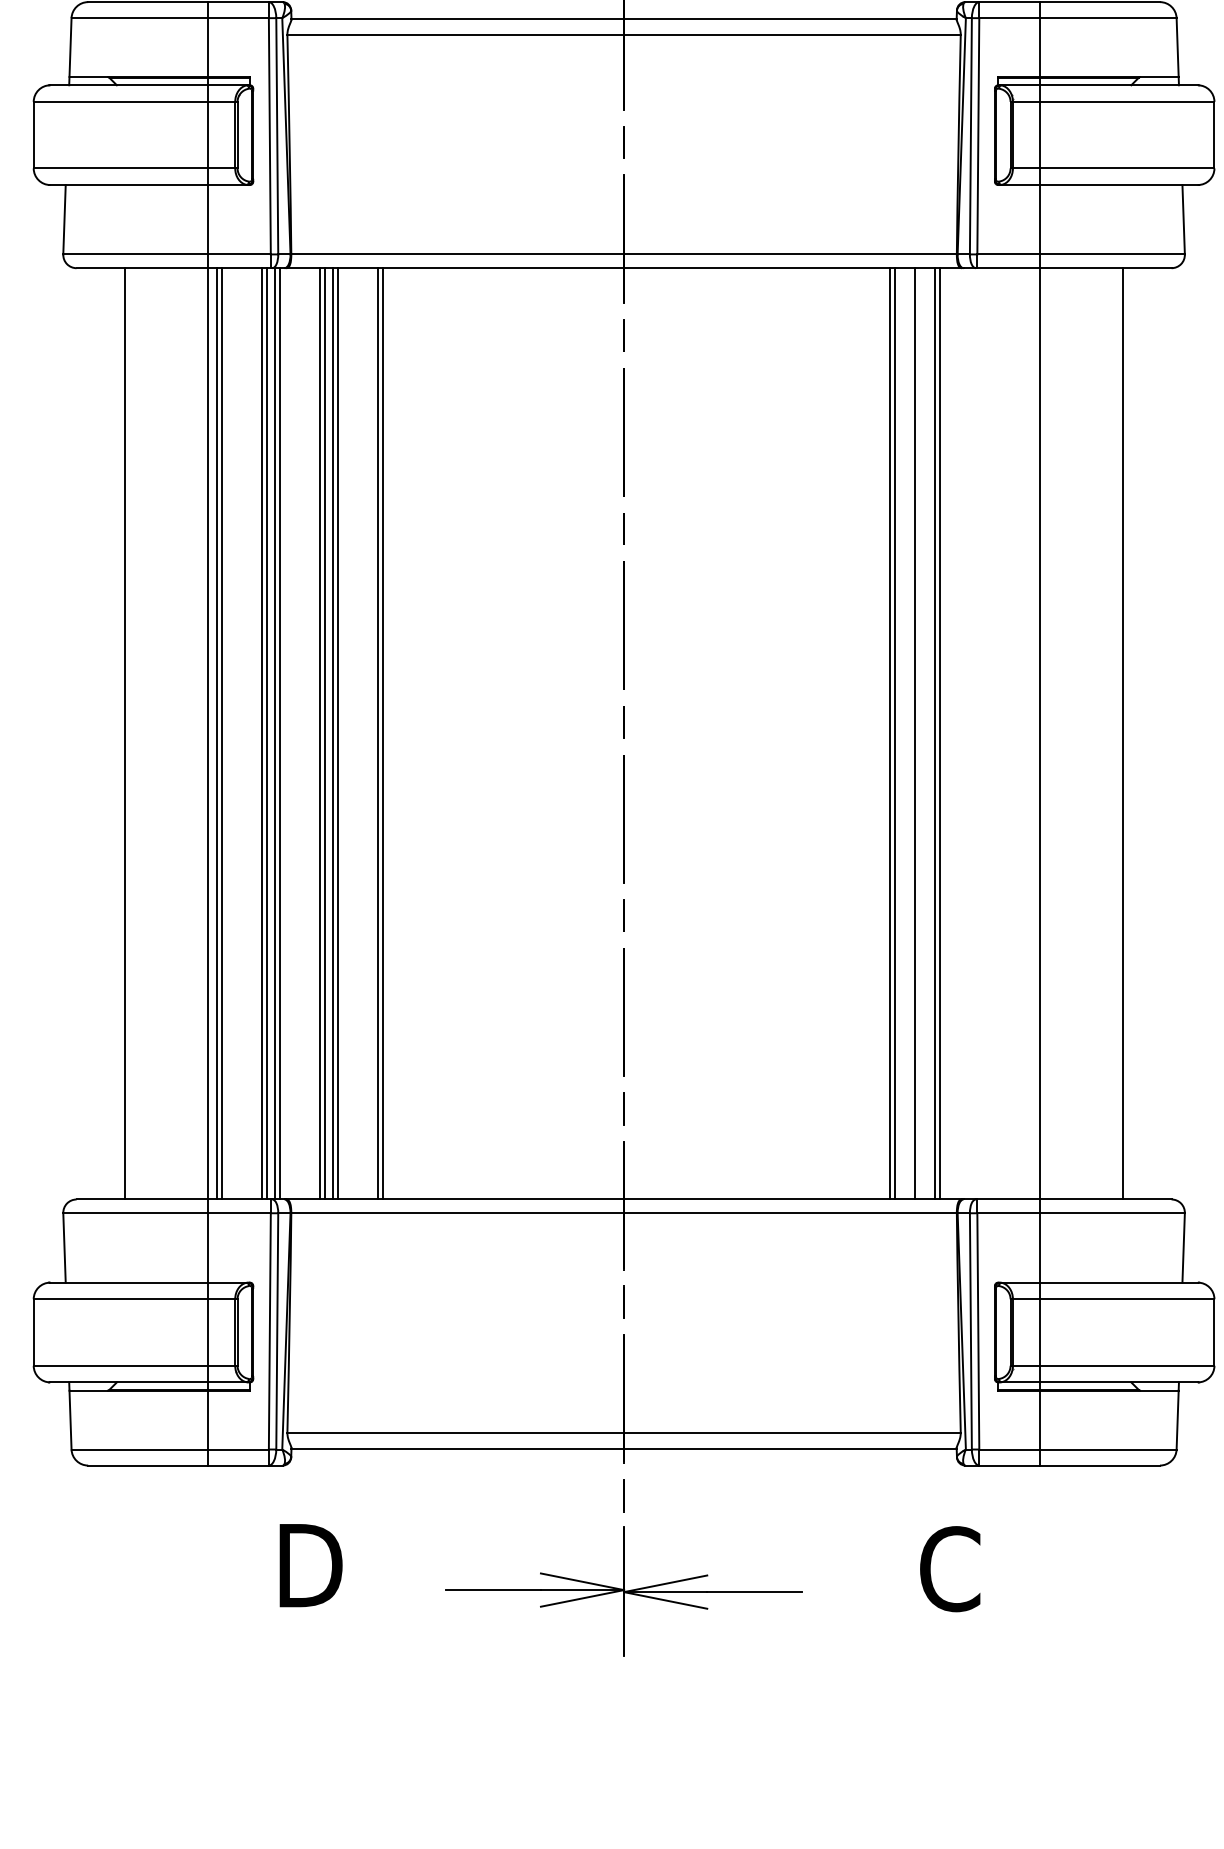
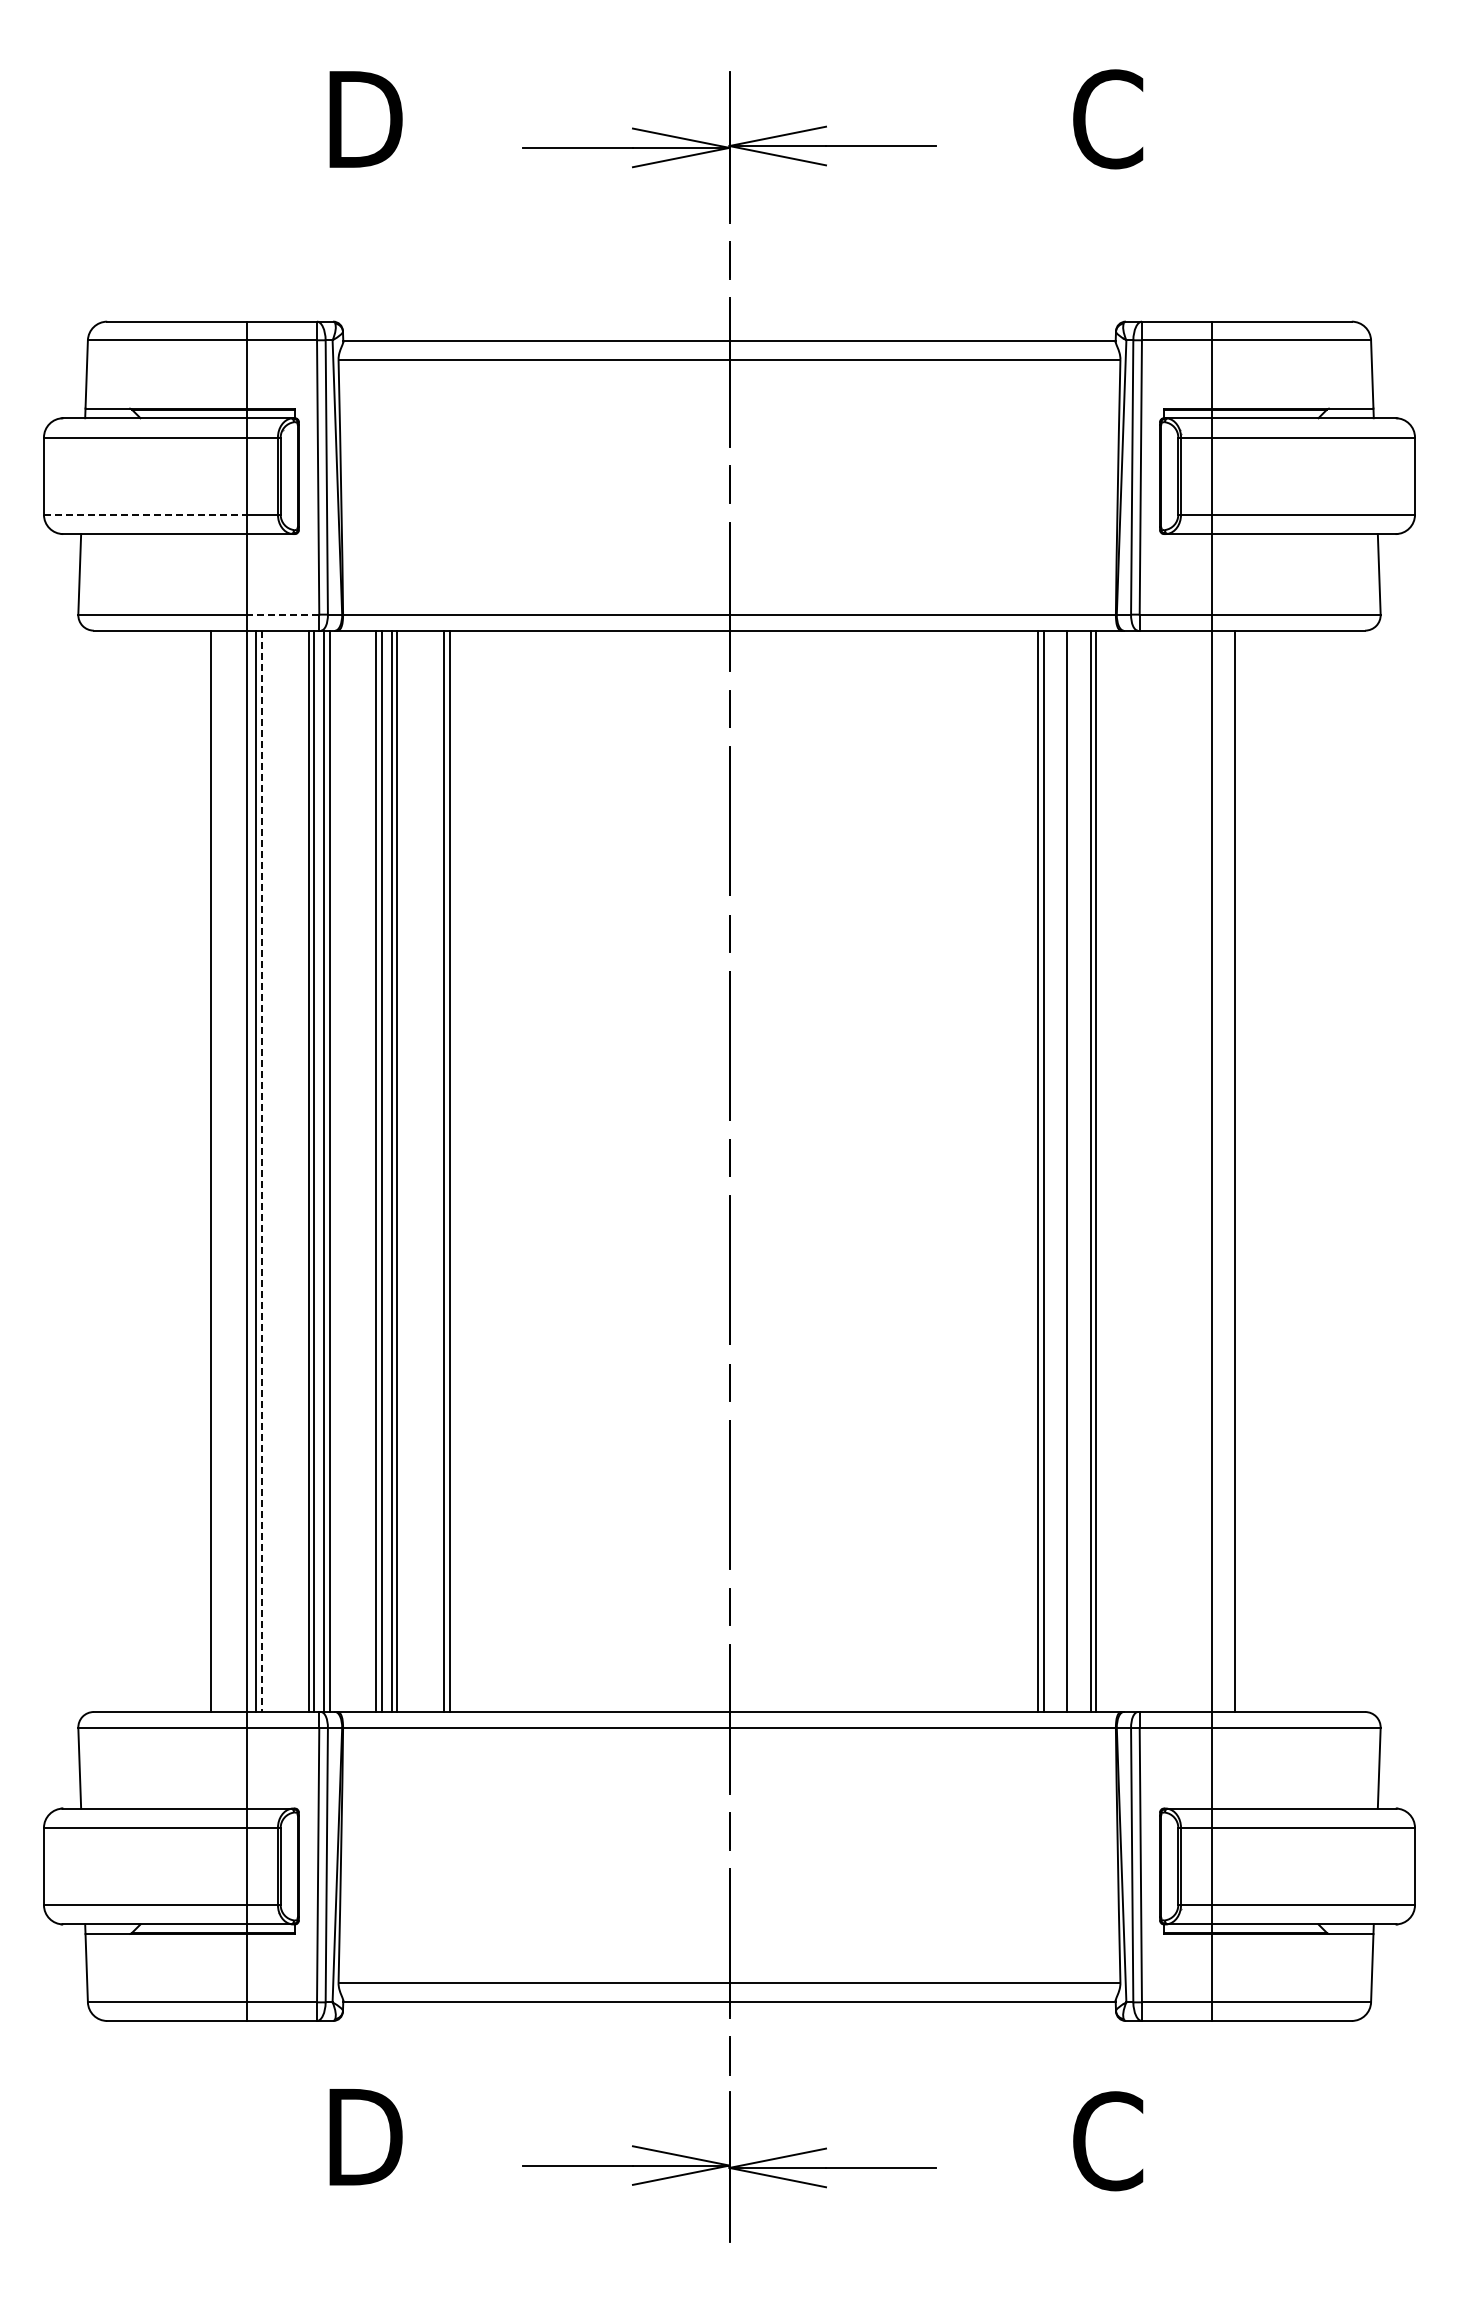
line: (121, 168) -> (145, 514), solid -> dashed
line: (239, 254) -> (282, 614), solid -> dashed
line: (125, 733) -> (211, 1171), moved
line: (221, 733) -> (262, 1171), solid -> dashed
line: (1122, 733) -> (1234, 1171), moved

